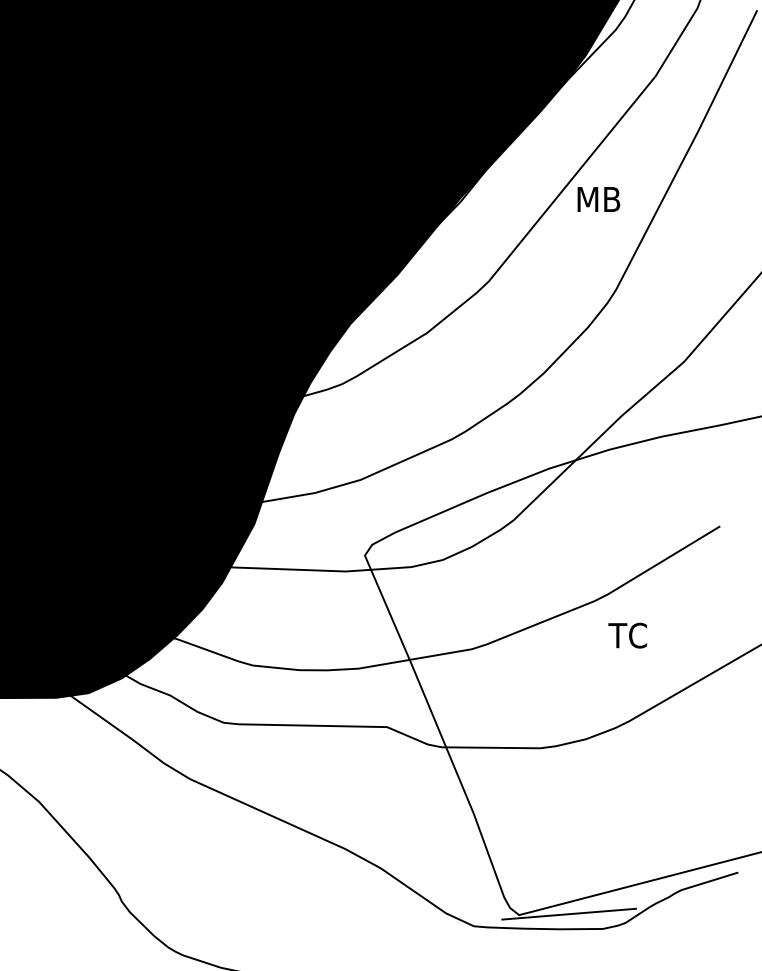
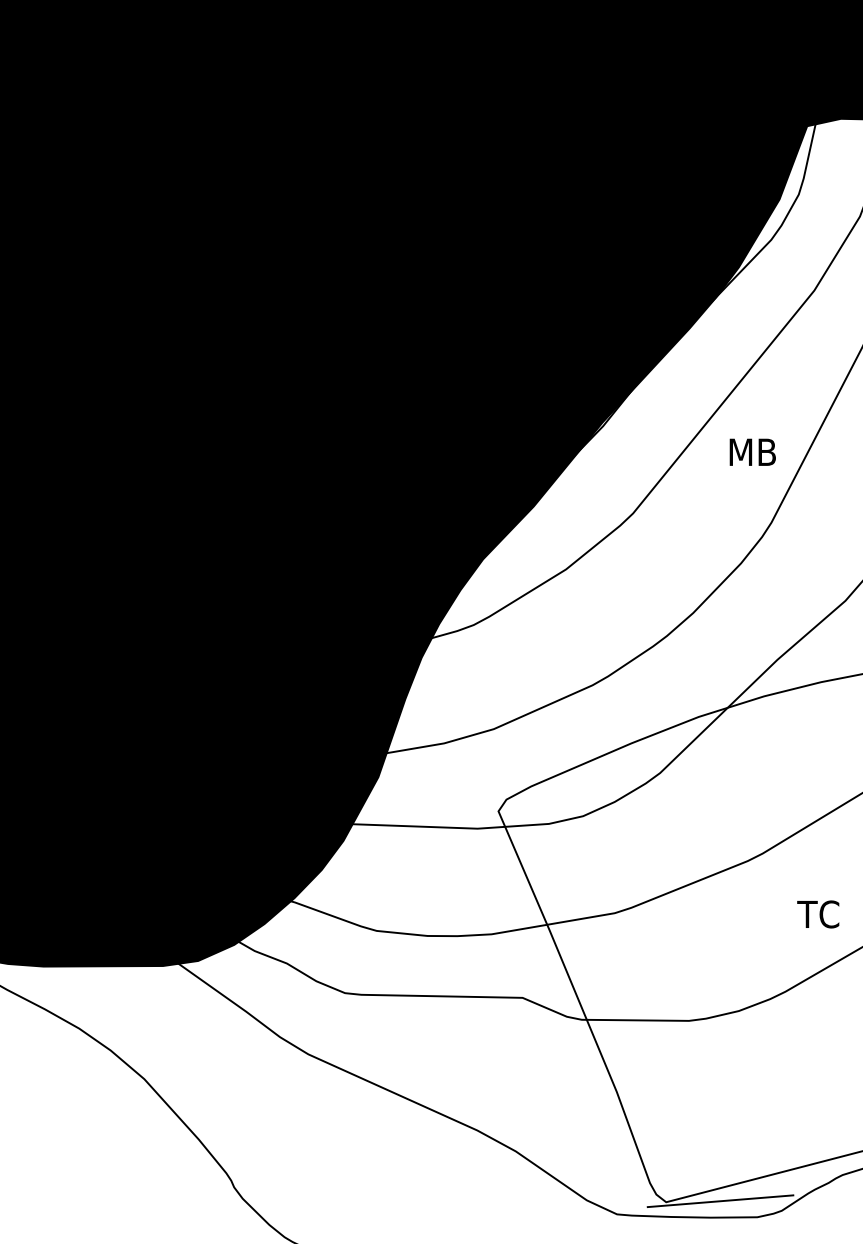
text: (598, 198) -> (752, 451), moved
text: (628, 635) -> (818, 914), moved

